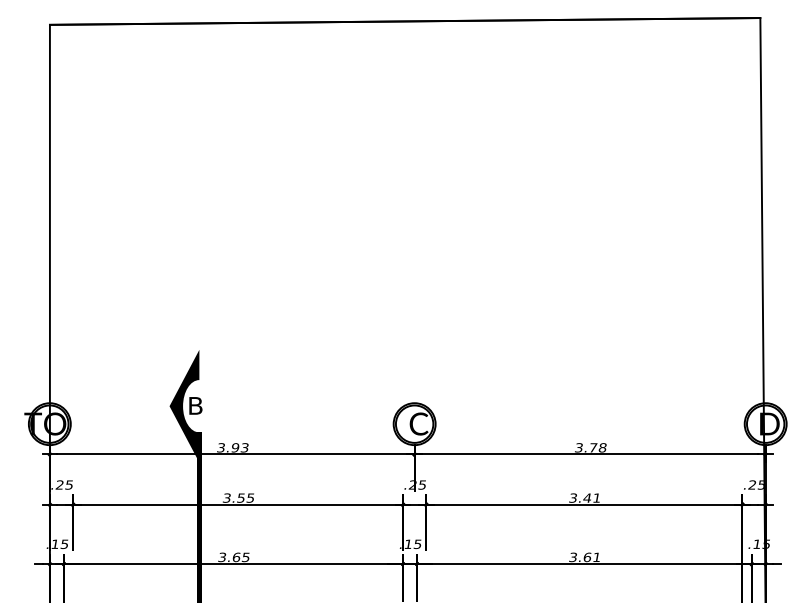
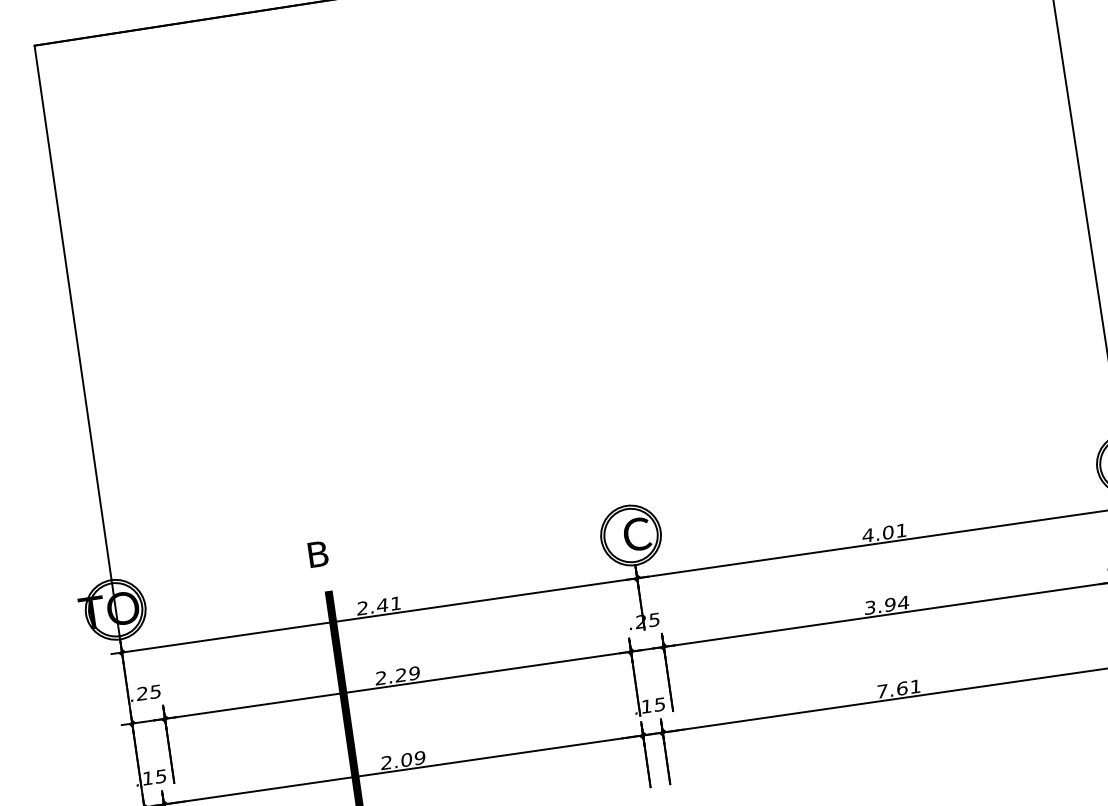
fill: (184, 405) -> (302, 556), removed
text: (232, 447) -> (378, 605), 3.93 -> 2.41
text: (590, 447) -> (884, 532), 3.78 -> 4.01
text: (238, 497) -> (397, 674), 3.55 -> 2.29
text: (591, 497) -> (895, 603), 3.41 -> 3.94
text: (233, 557) -> (402, 760), 3.65 -> 2.09
text: (573, 557) -> (882, 691), 3.61 -> 7.61

